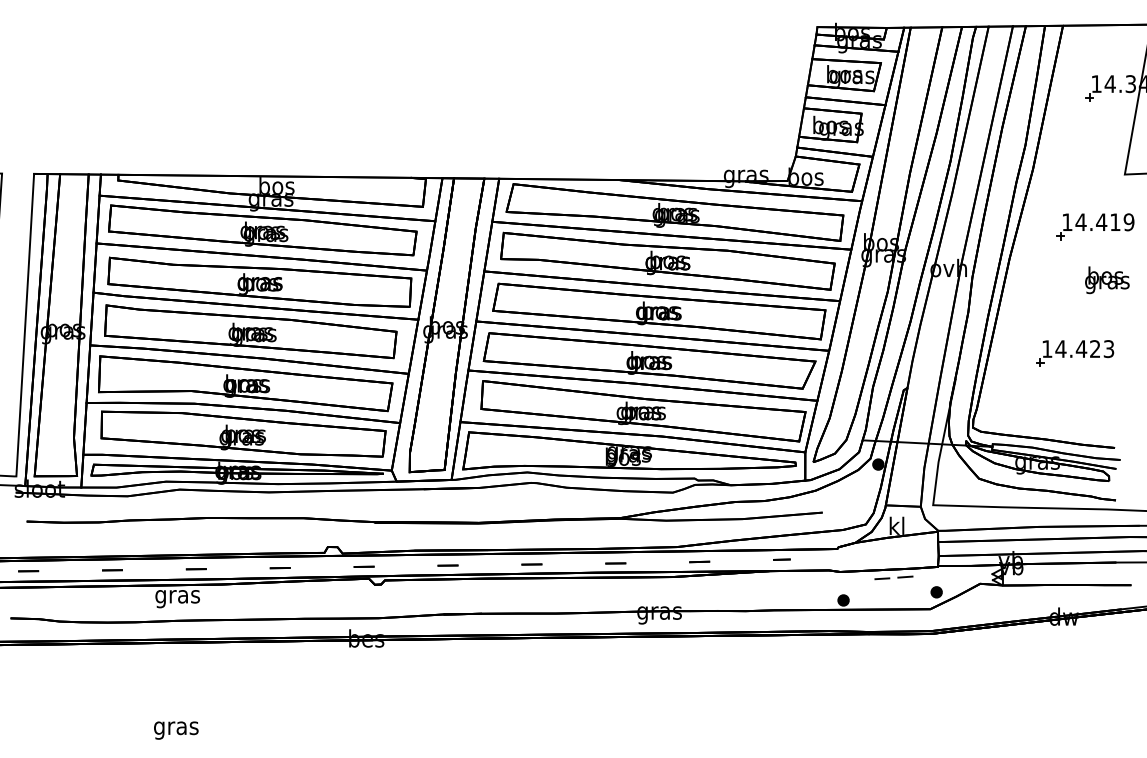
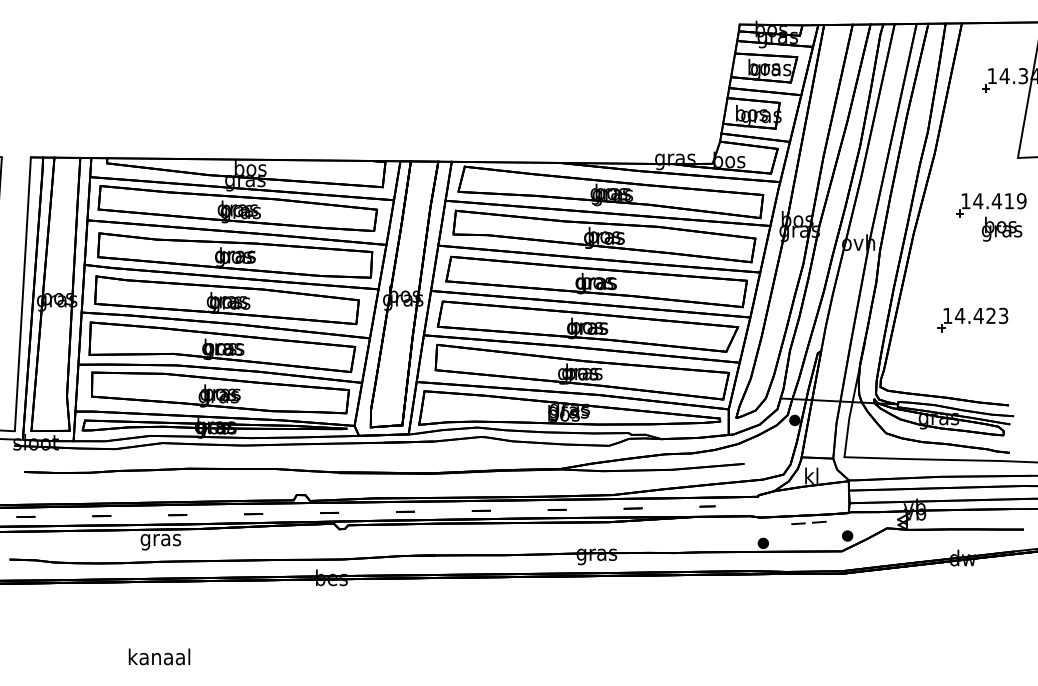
text: (1107, 280) -> (1002, 229), moved
text: (176, 727) -> (159, 658), gras -> kanaal

